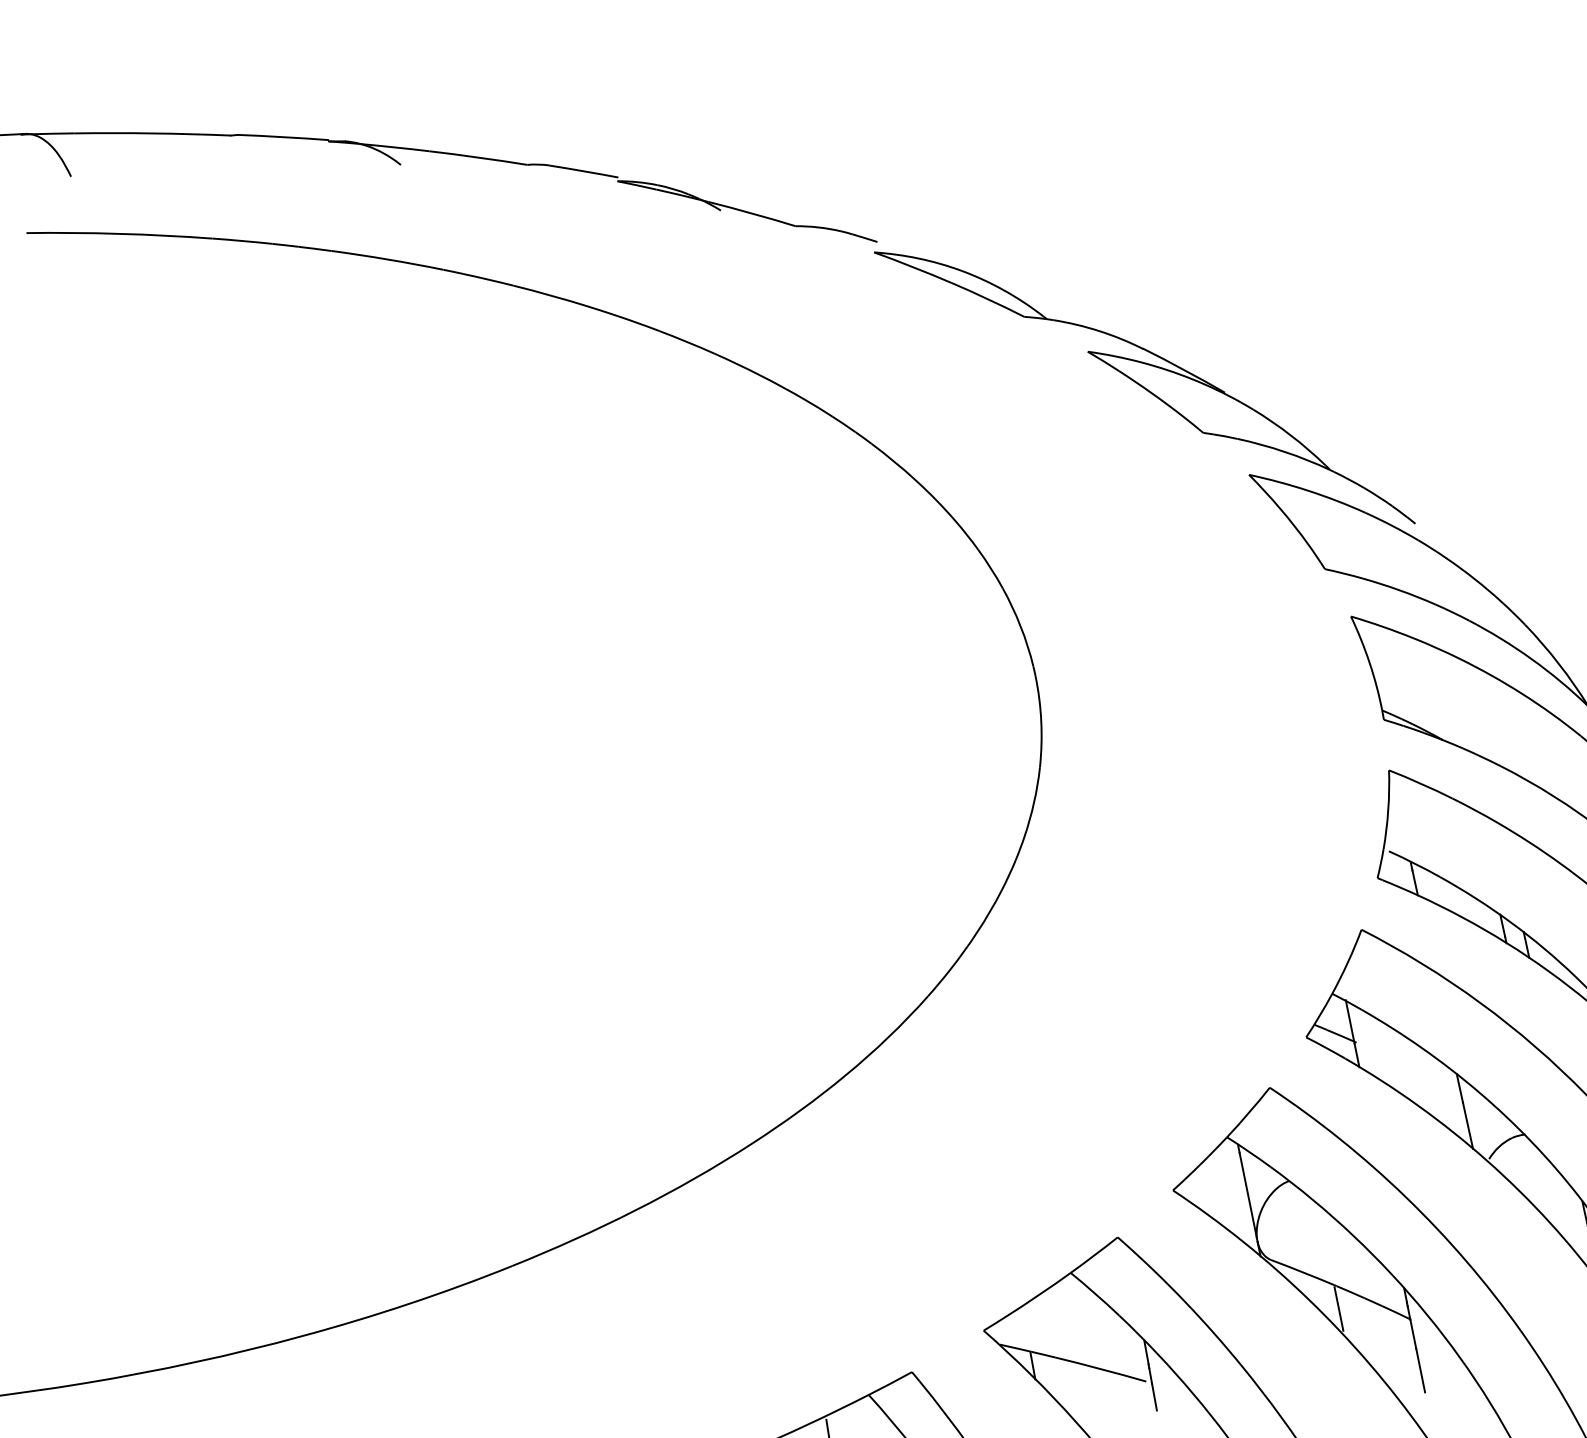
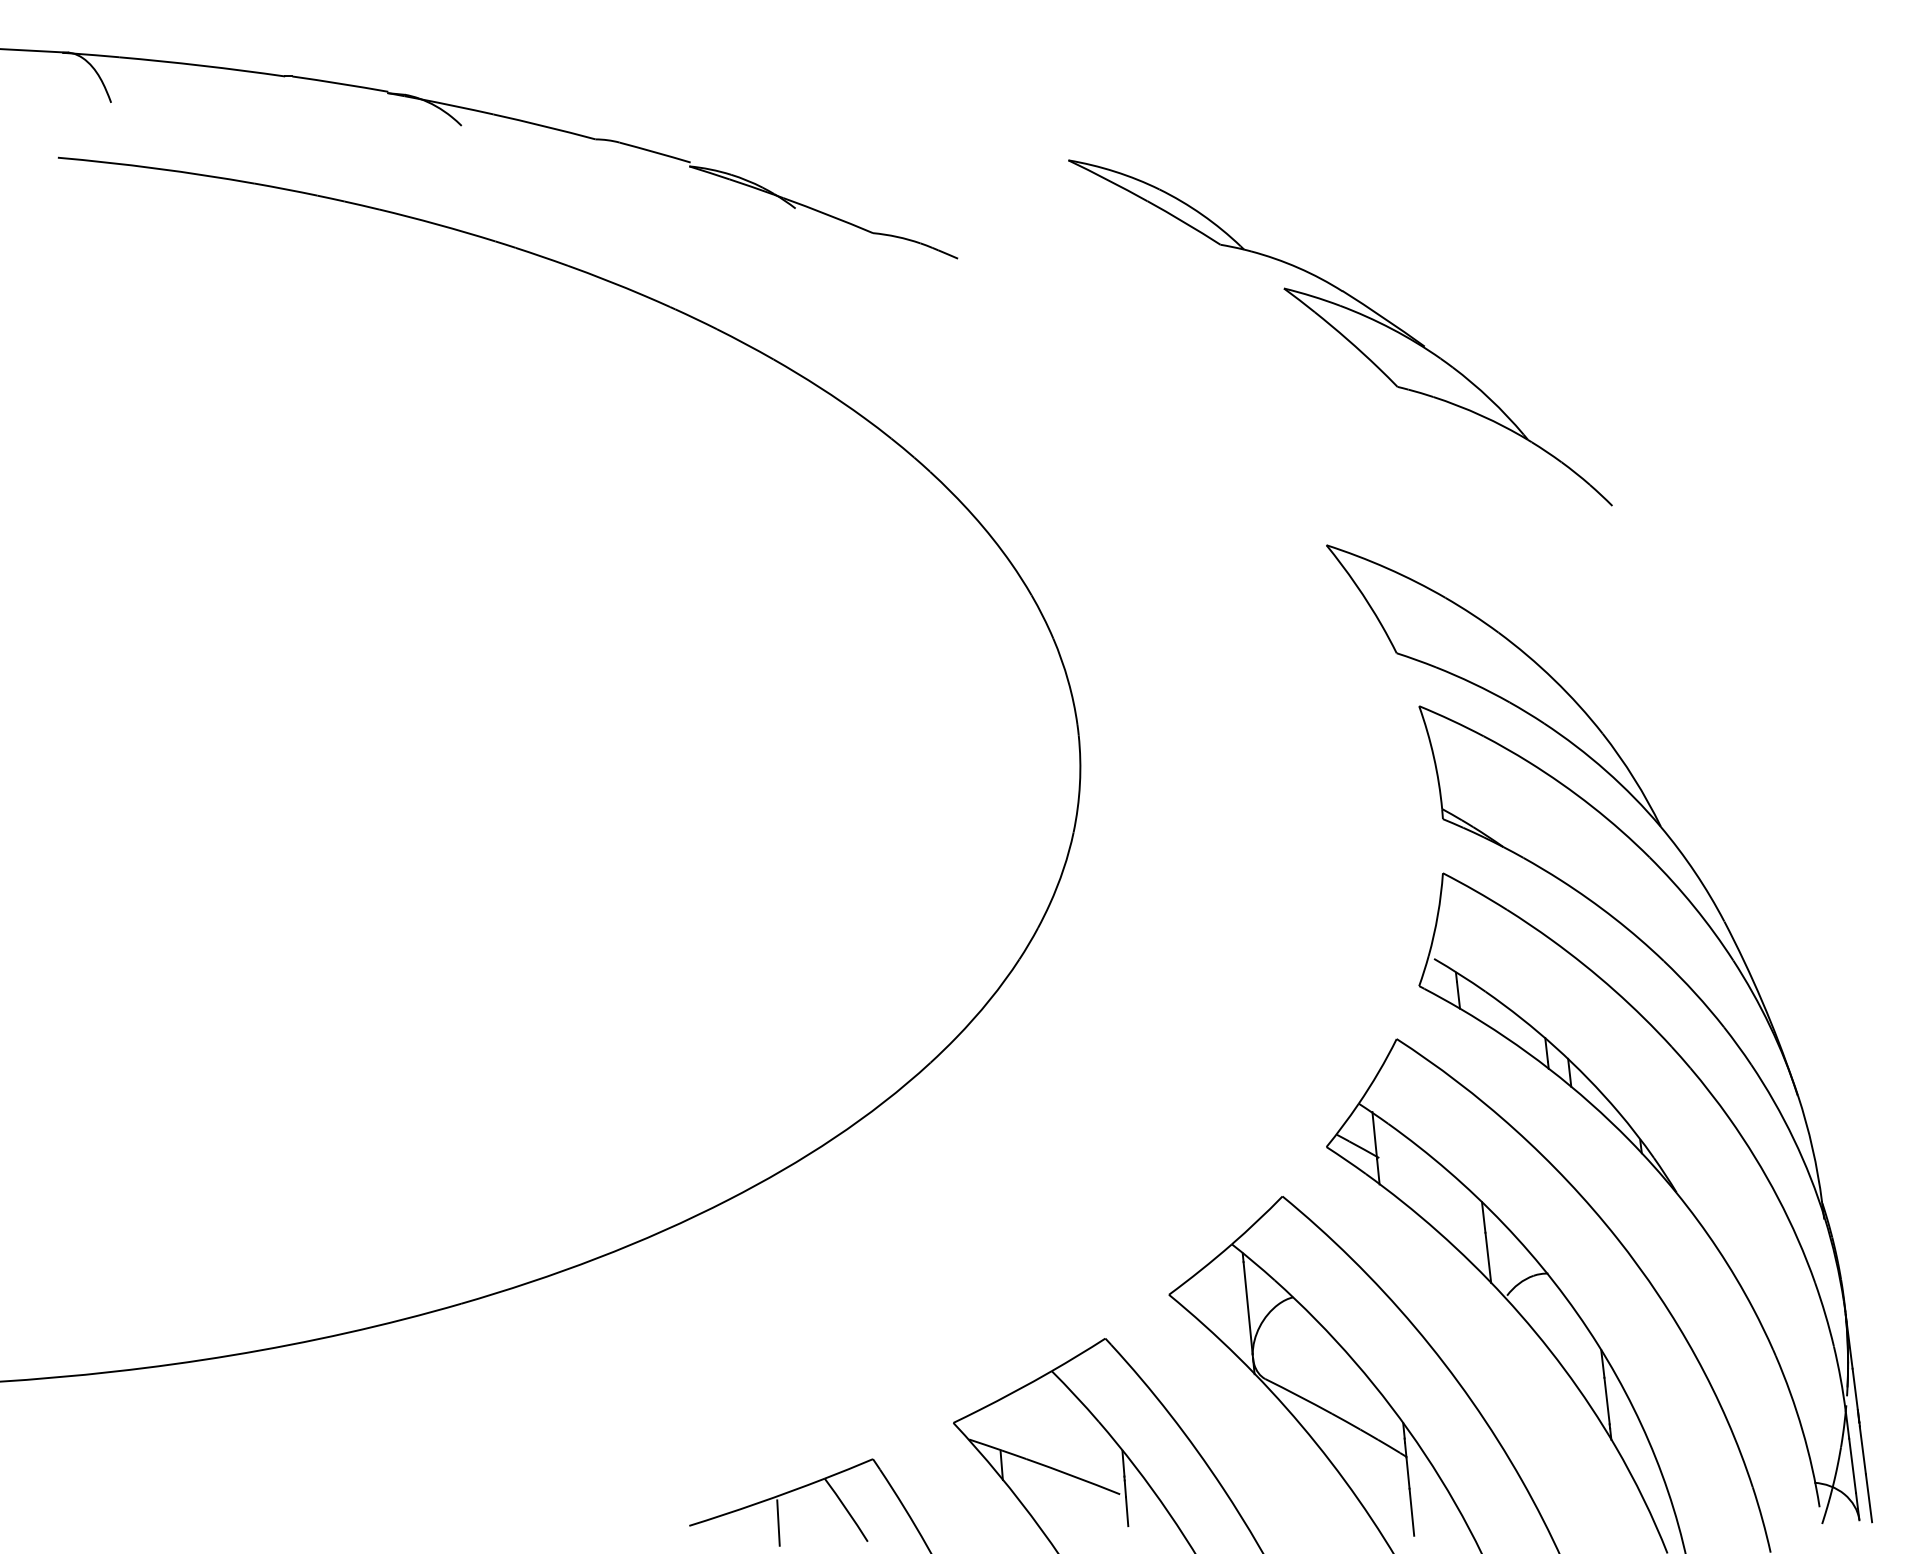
part: (1144, 387) -> (1340, 332), moved
line: (1338, 1308) -> (1331, 1437), removed

